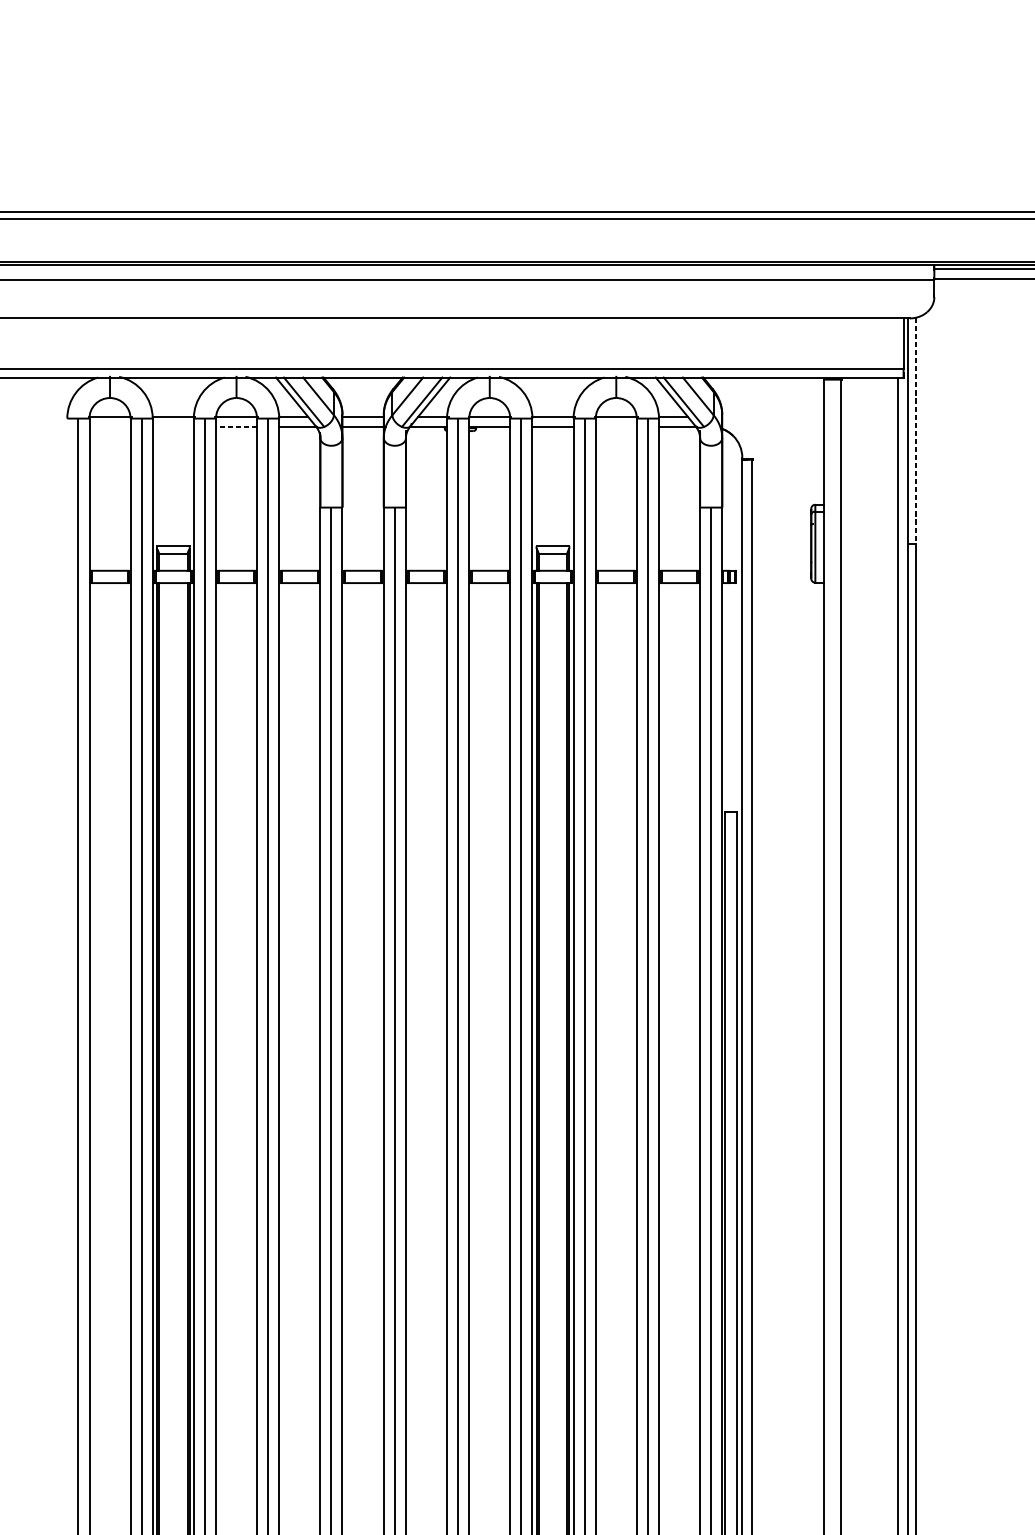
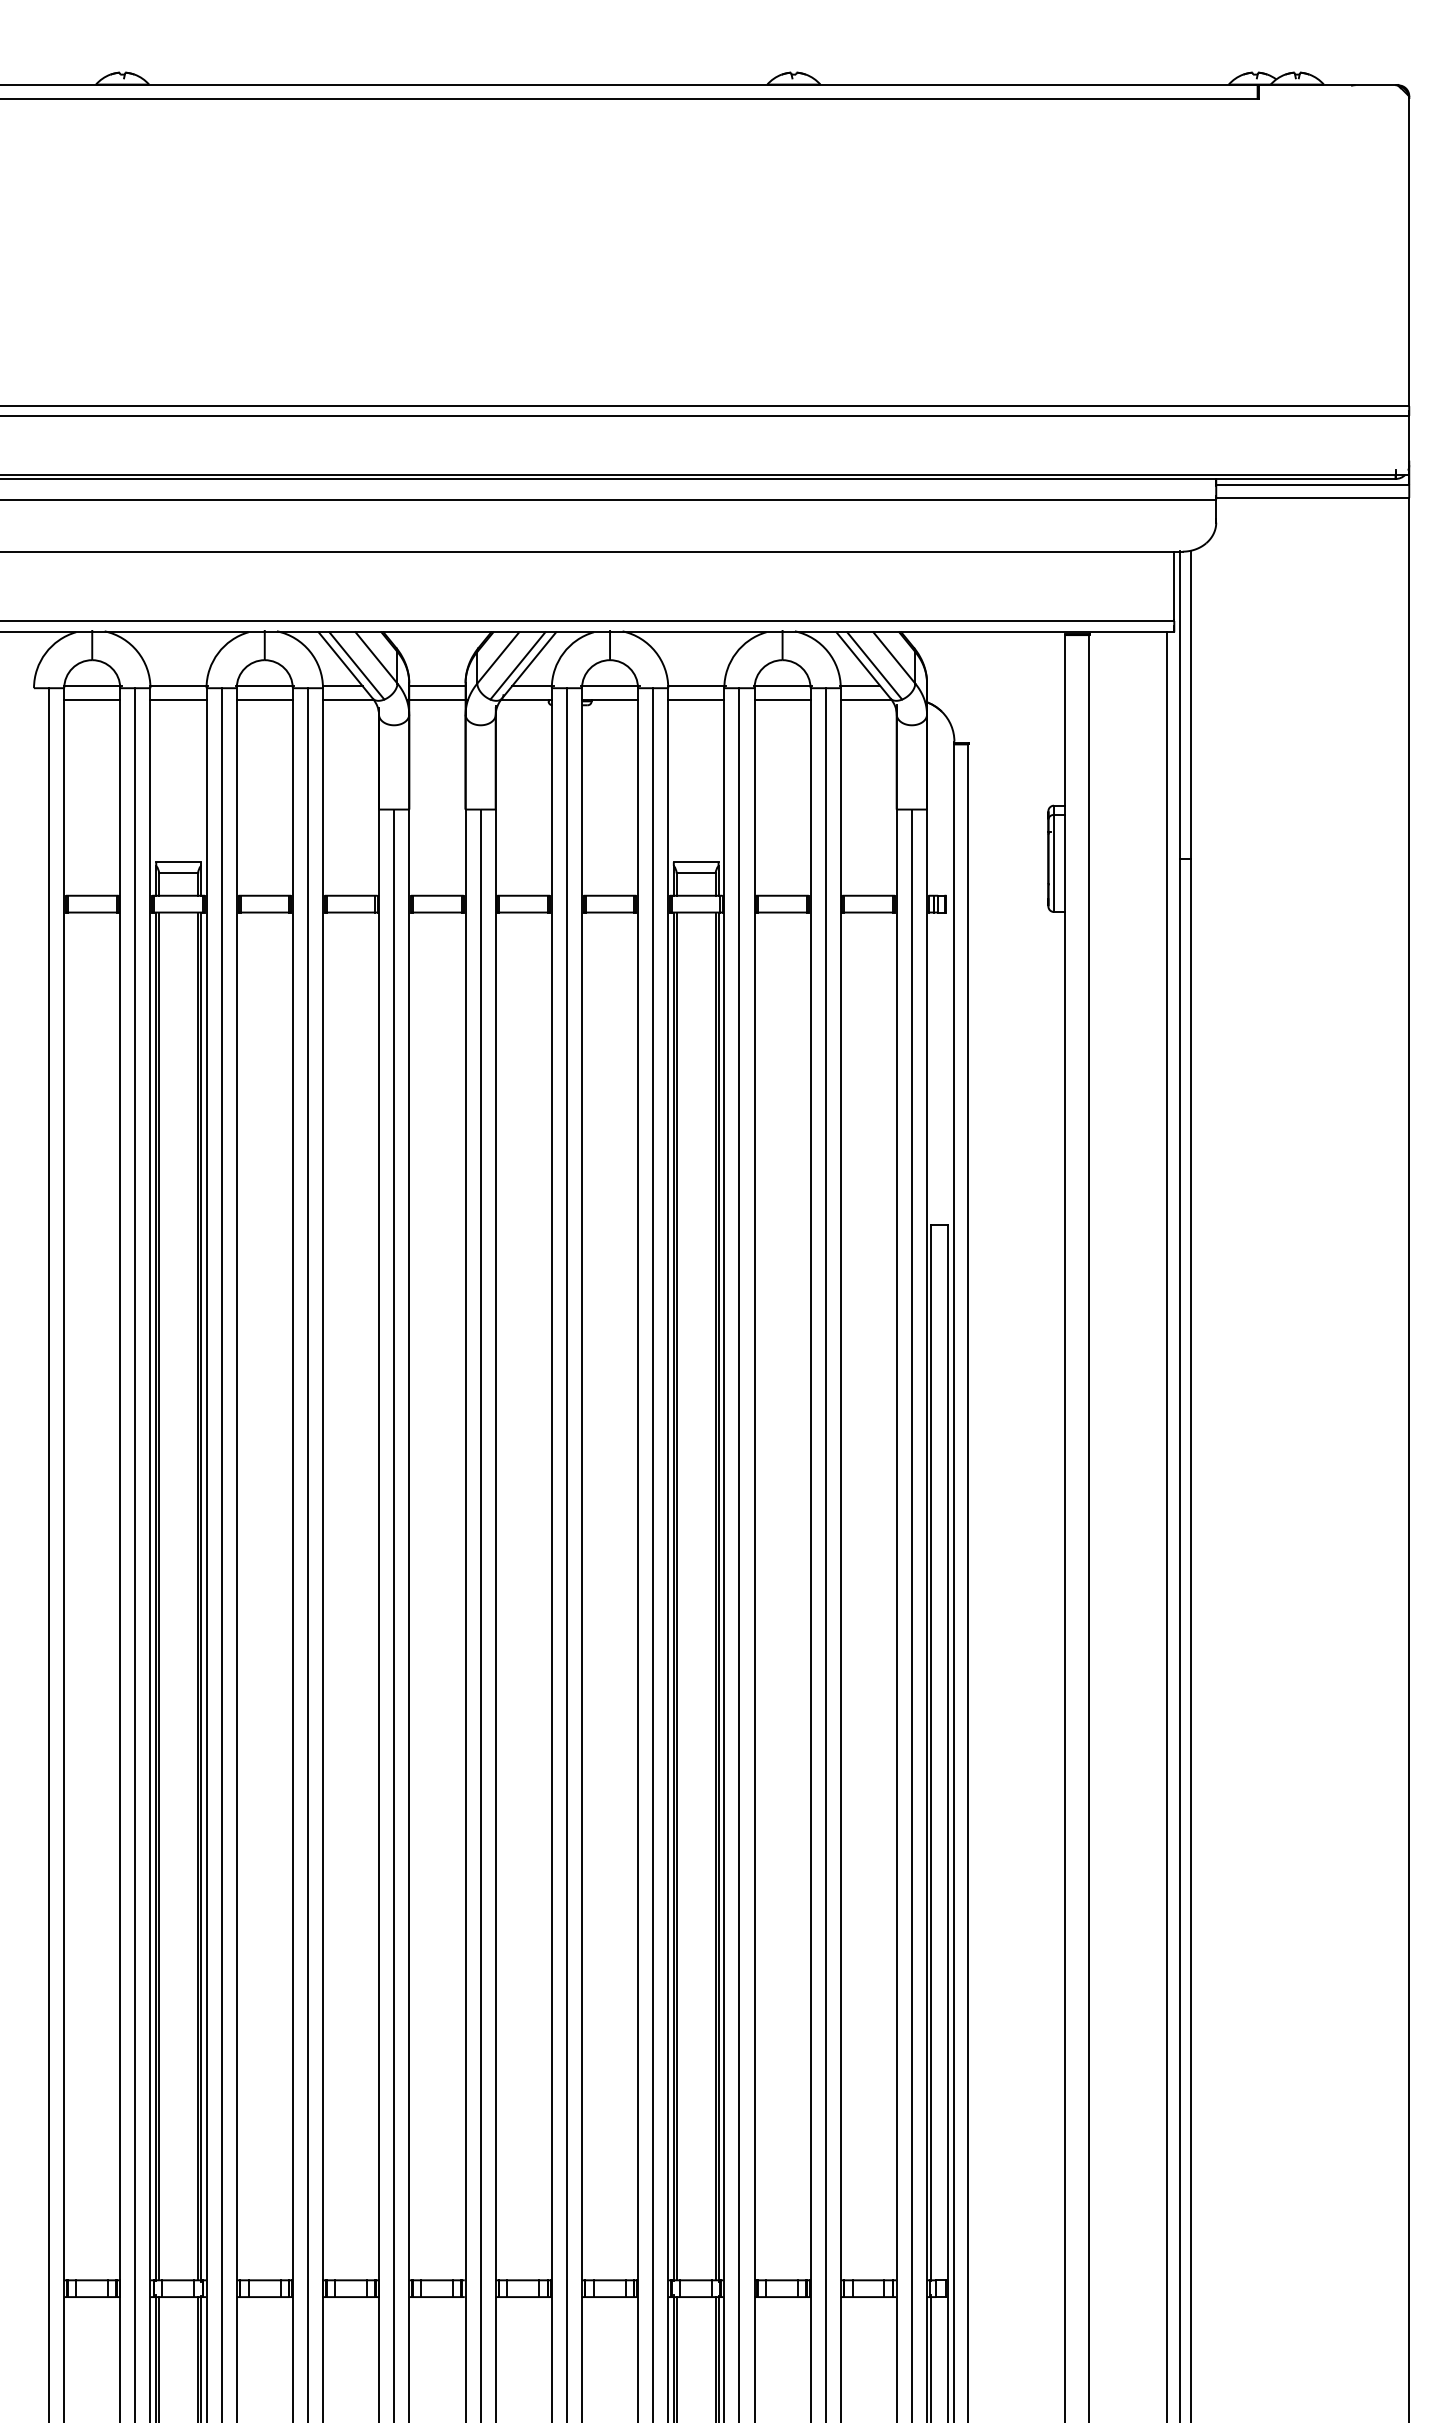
line: (110, 426) -> (92, 699), added
line: (173, 426) -> (178, 699), added
line: (236, 426) -> (264, 699), dashed -> solid
line: (616, 426) -> (782, 699), added
line: (916, 431) -> (1191, 705), dashed -> solid

